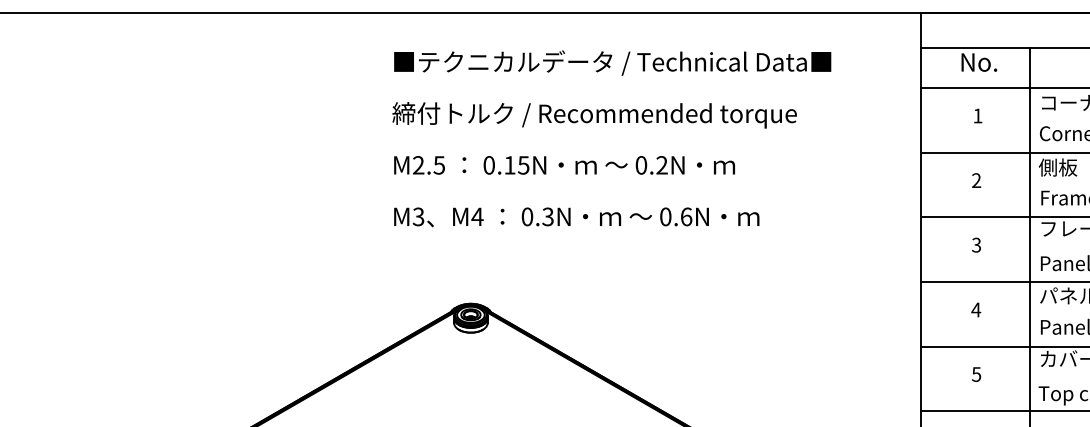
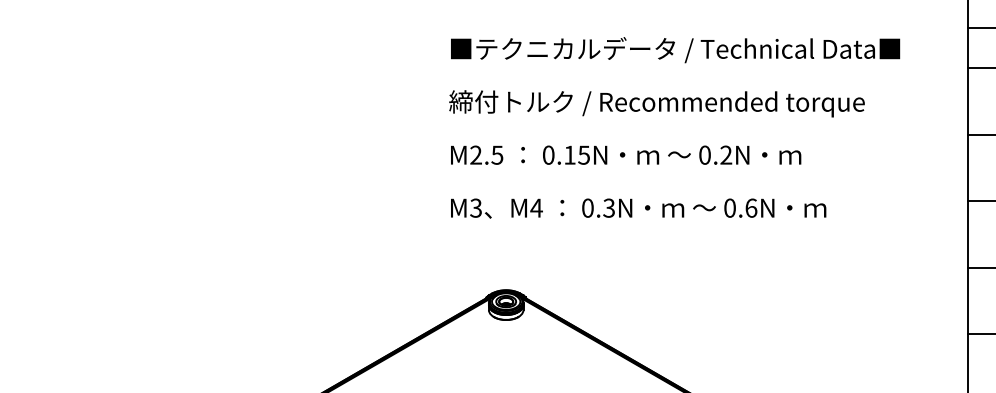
text: (611, 138) -> (674, 127), moved

